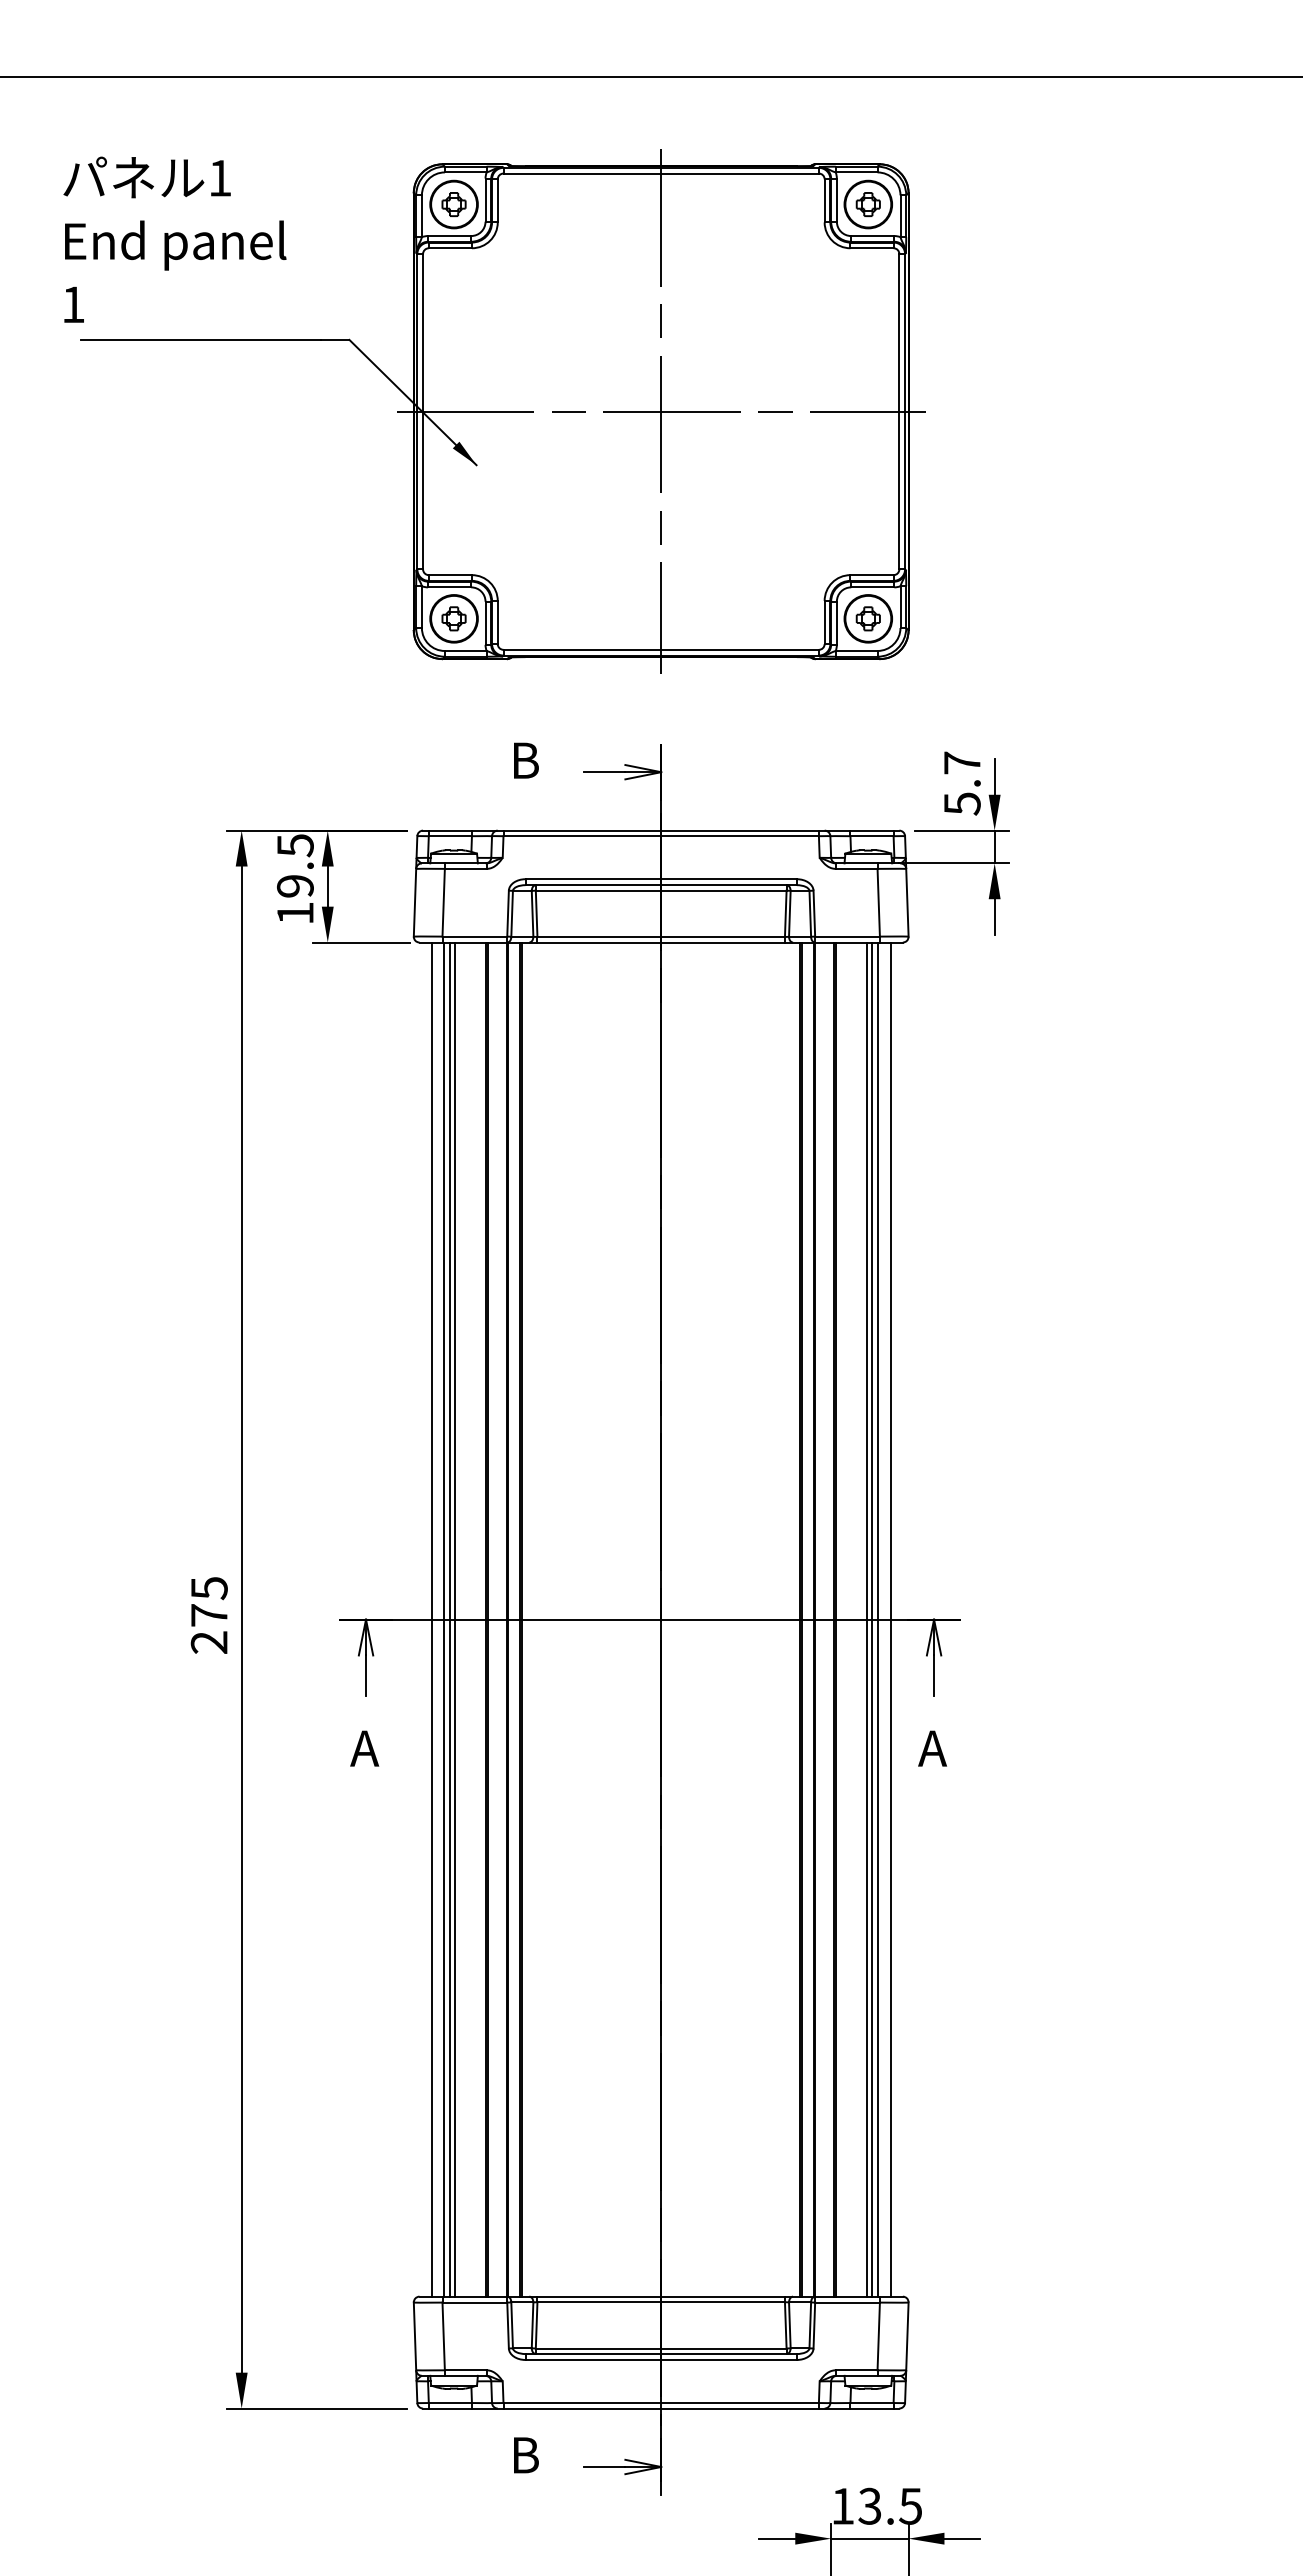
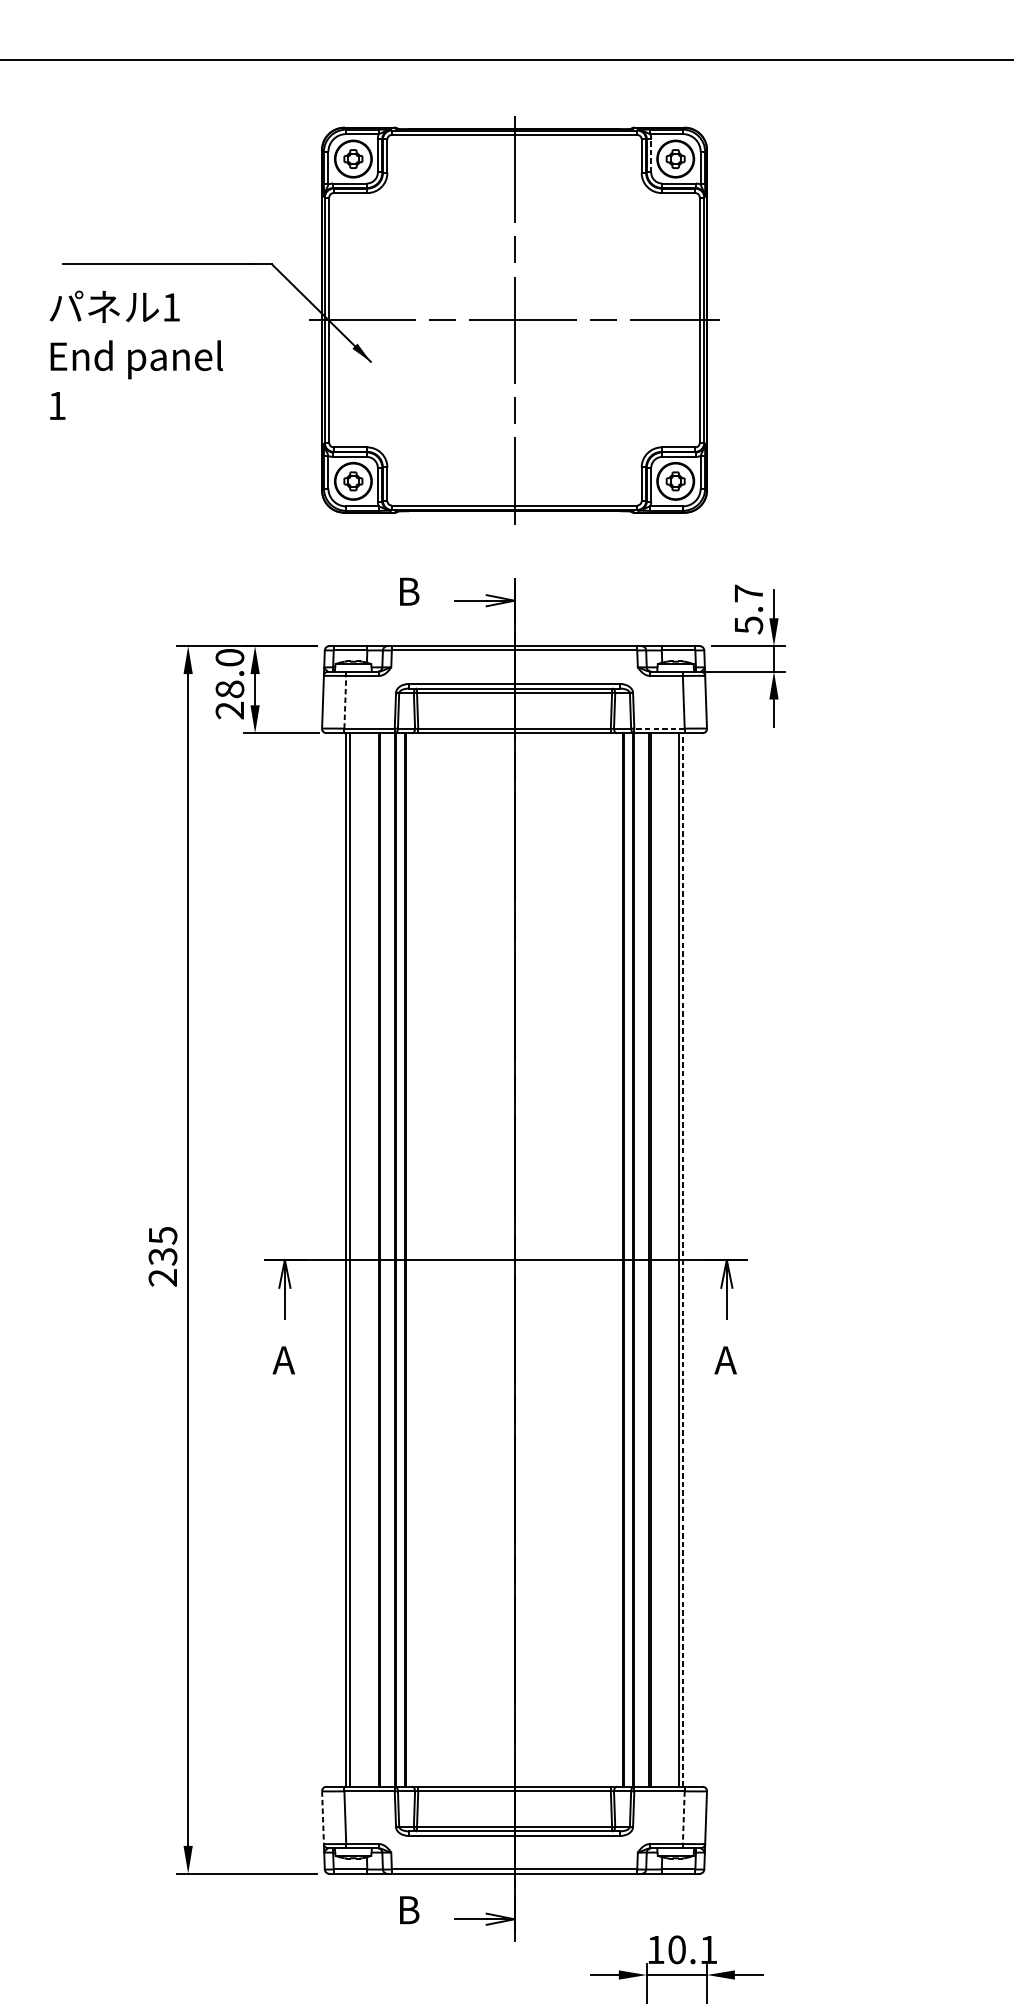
line: (836, 200) -> (650, 155), solid -> dashed
text: (174, 239) -> (135, 355), moved
text: (295, 879) -> (230, 684), 19.5 -> 28.0
line: (443, 902) -> (345, 702), solid -> dashed
line: (847, 936) -> (659, 728), solid -> dashed
text: (208, 1615) -> (162, 1256), 275 -> 235
line: (431, 1619) -> (335, 1259), removed
line: (455, 1619) -> (354, 1259), removed
line: (867, 1619) -> (675, 1259), removed
line: (877, 1619) -> (682, 1259), solid -> dashed
line: (890, 1619) -> (692, 1259), removed
line: (415, 2336) -> (323, 1817), solid -> dashed
line: (878, 2336) -> (683, 1817), solid -> dashed
text: (889, 2505) -> (692, 1949), 13.5 -> 10.1

